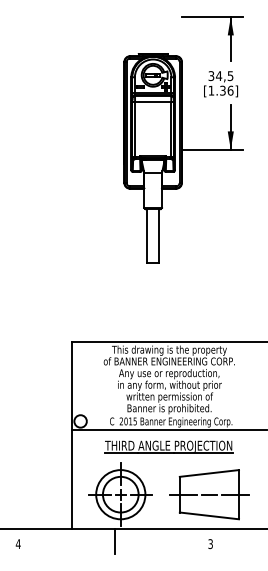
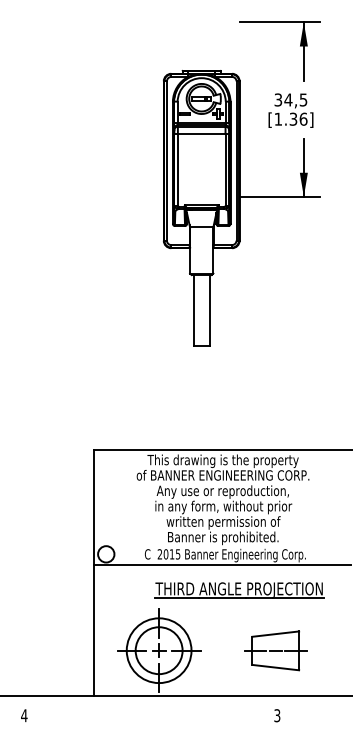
part: (168, 446) -> (238, 589), moved
part: (209, 494) -> (275, 650), size x0.6
line: (114, 541) -> (150, 712), removed

